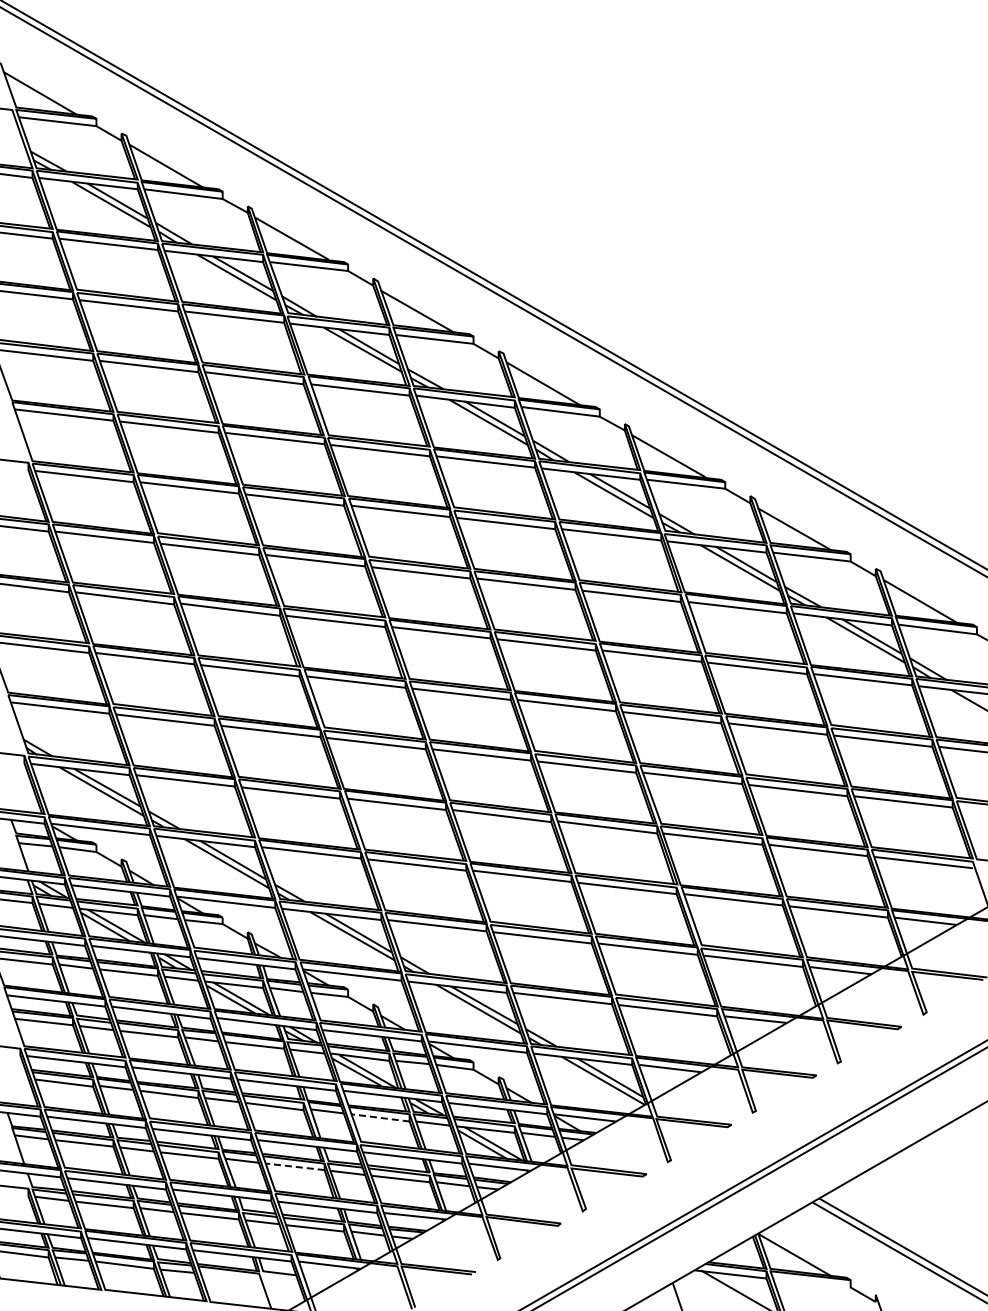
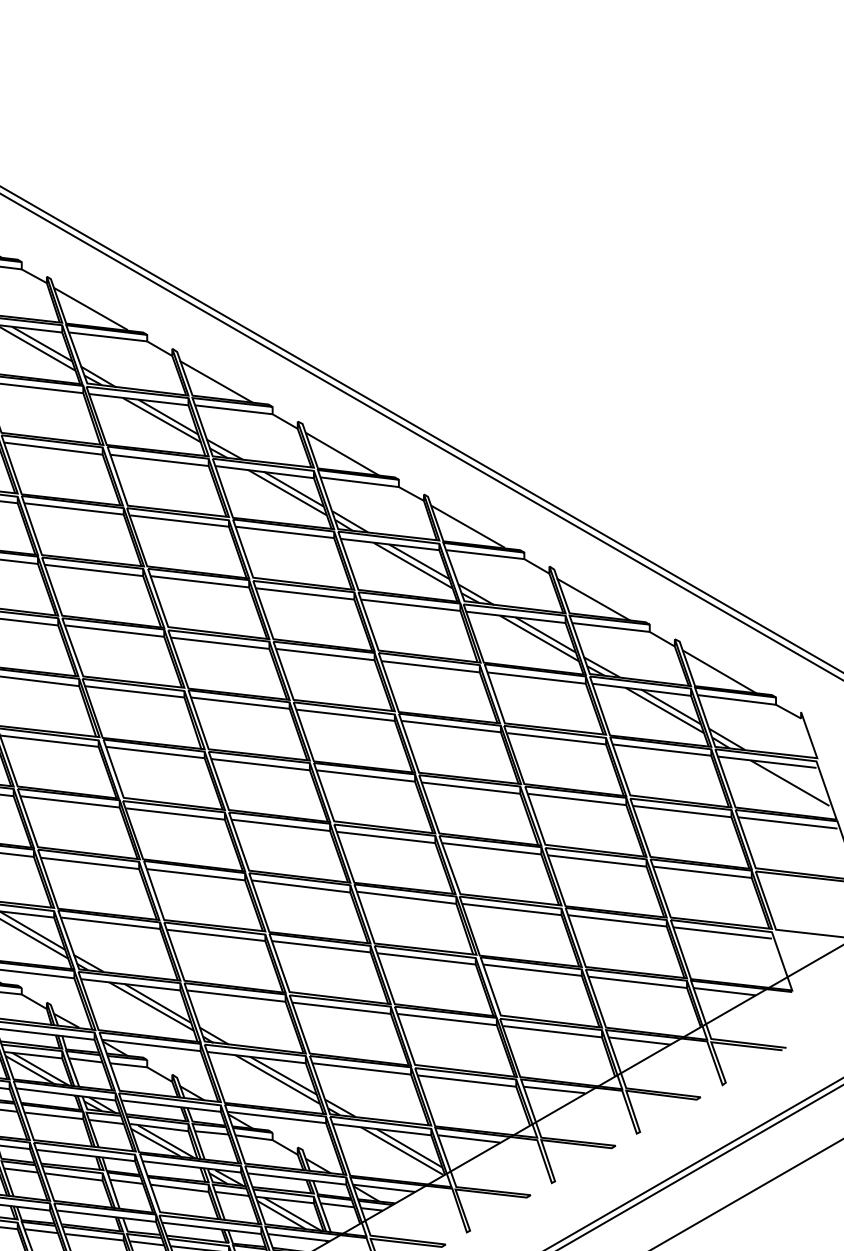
line: (379, 1117) -> (178, 1187), dashed -> solid
line: (295, 1166) -> (94, 1236), dashed -> solid

